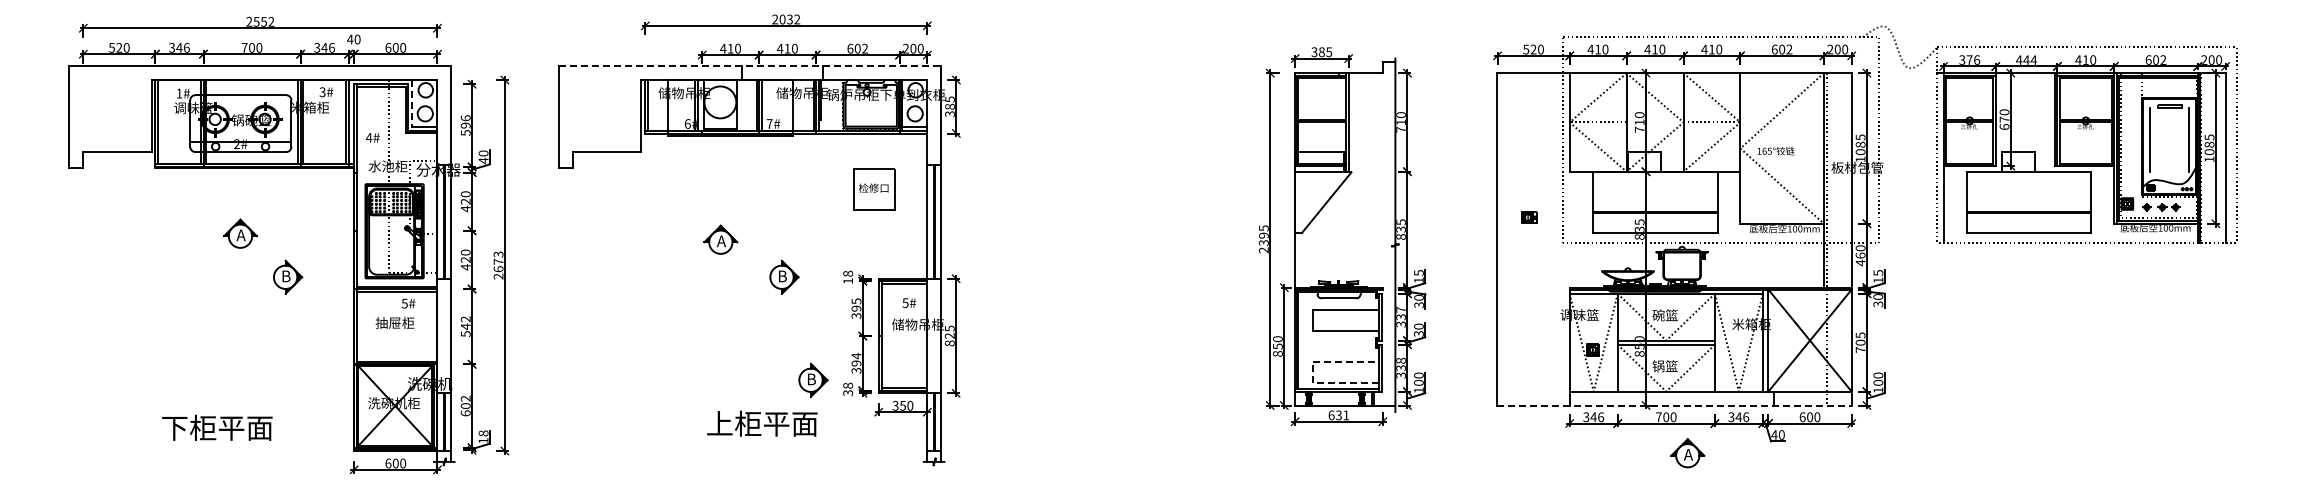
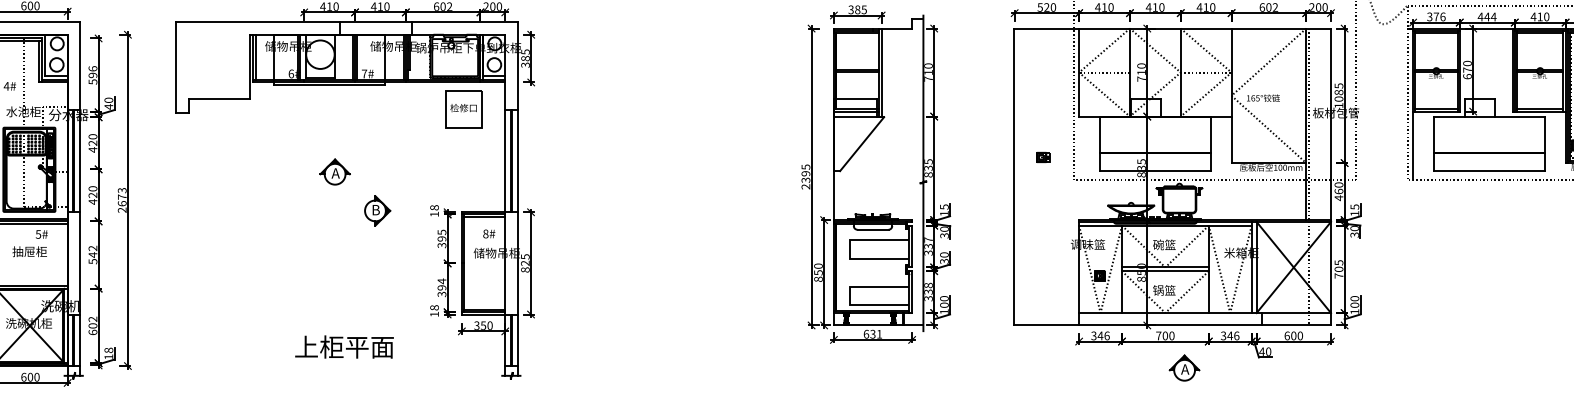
line: (750, 66) -> (347, 22), dashed -> solid
line: (412, 103) -> (45, 55), dashed -> solid
part: (874, 189) -> (464, 109), moved
part: (720, 239) -> (334, 171), moved
text: (905, 302) -> (485, 233), 5# -> 8#
line: (1312, 371) -> (849, 295), dashed -> solid
part: (813, 379) -> (403, 302), removed
text: (848, 393) -> (434, 314), 38 -> 18
line: (1674, 405) -> (1172, 325), dashed -> solid
text: (762, 423) -> (344, 346), moved

